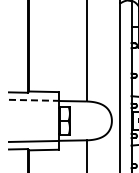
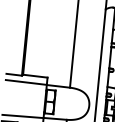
line: (33, 100) -> (26, 82), dashed -> solid

